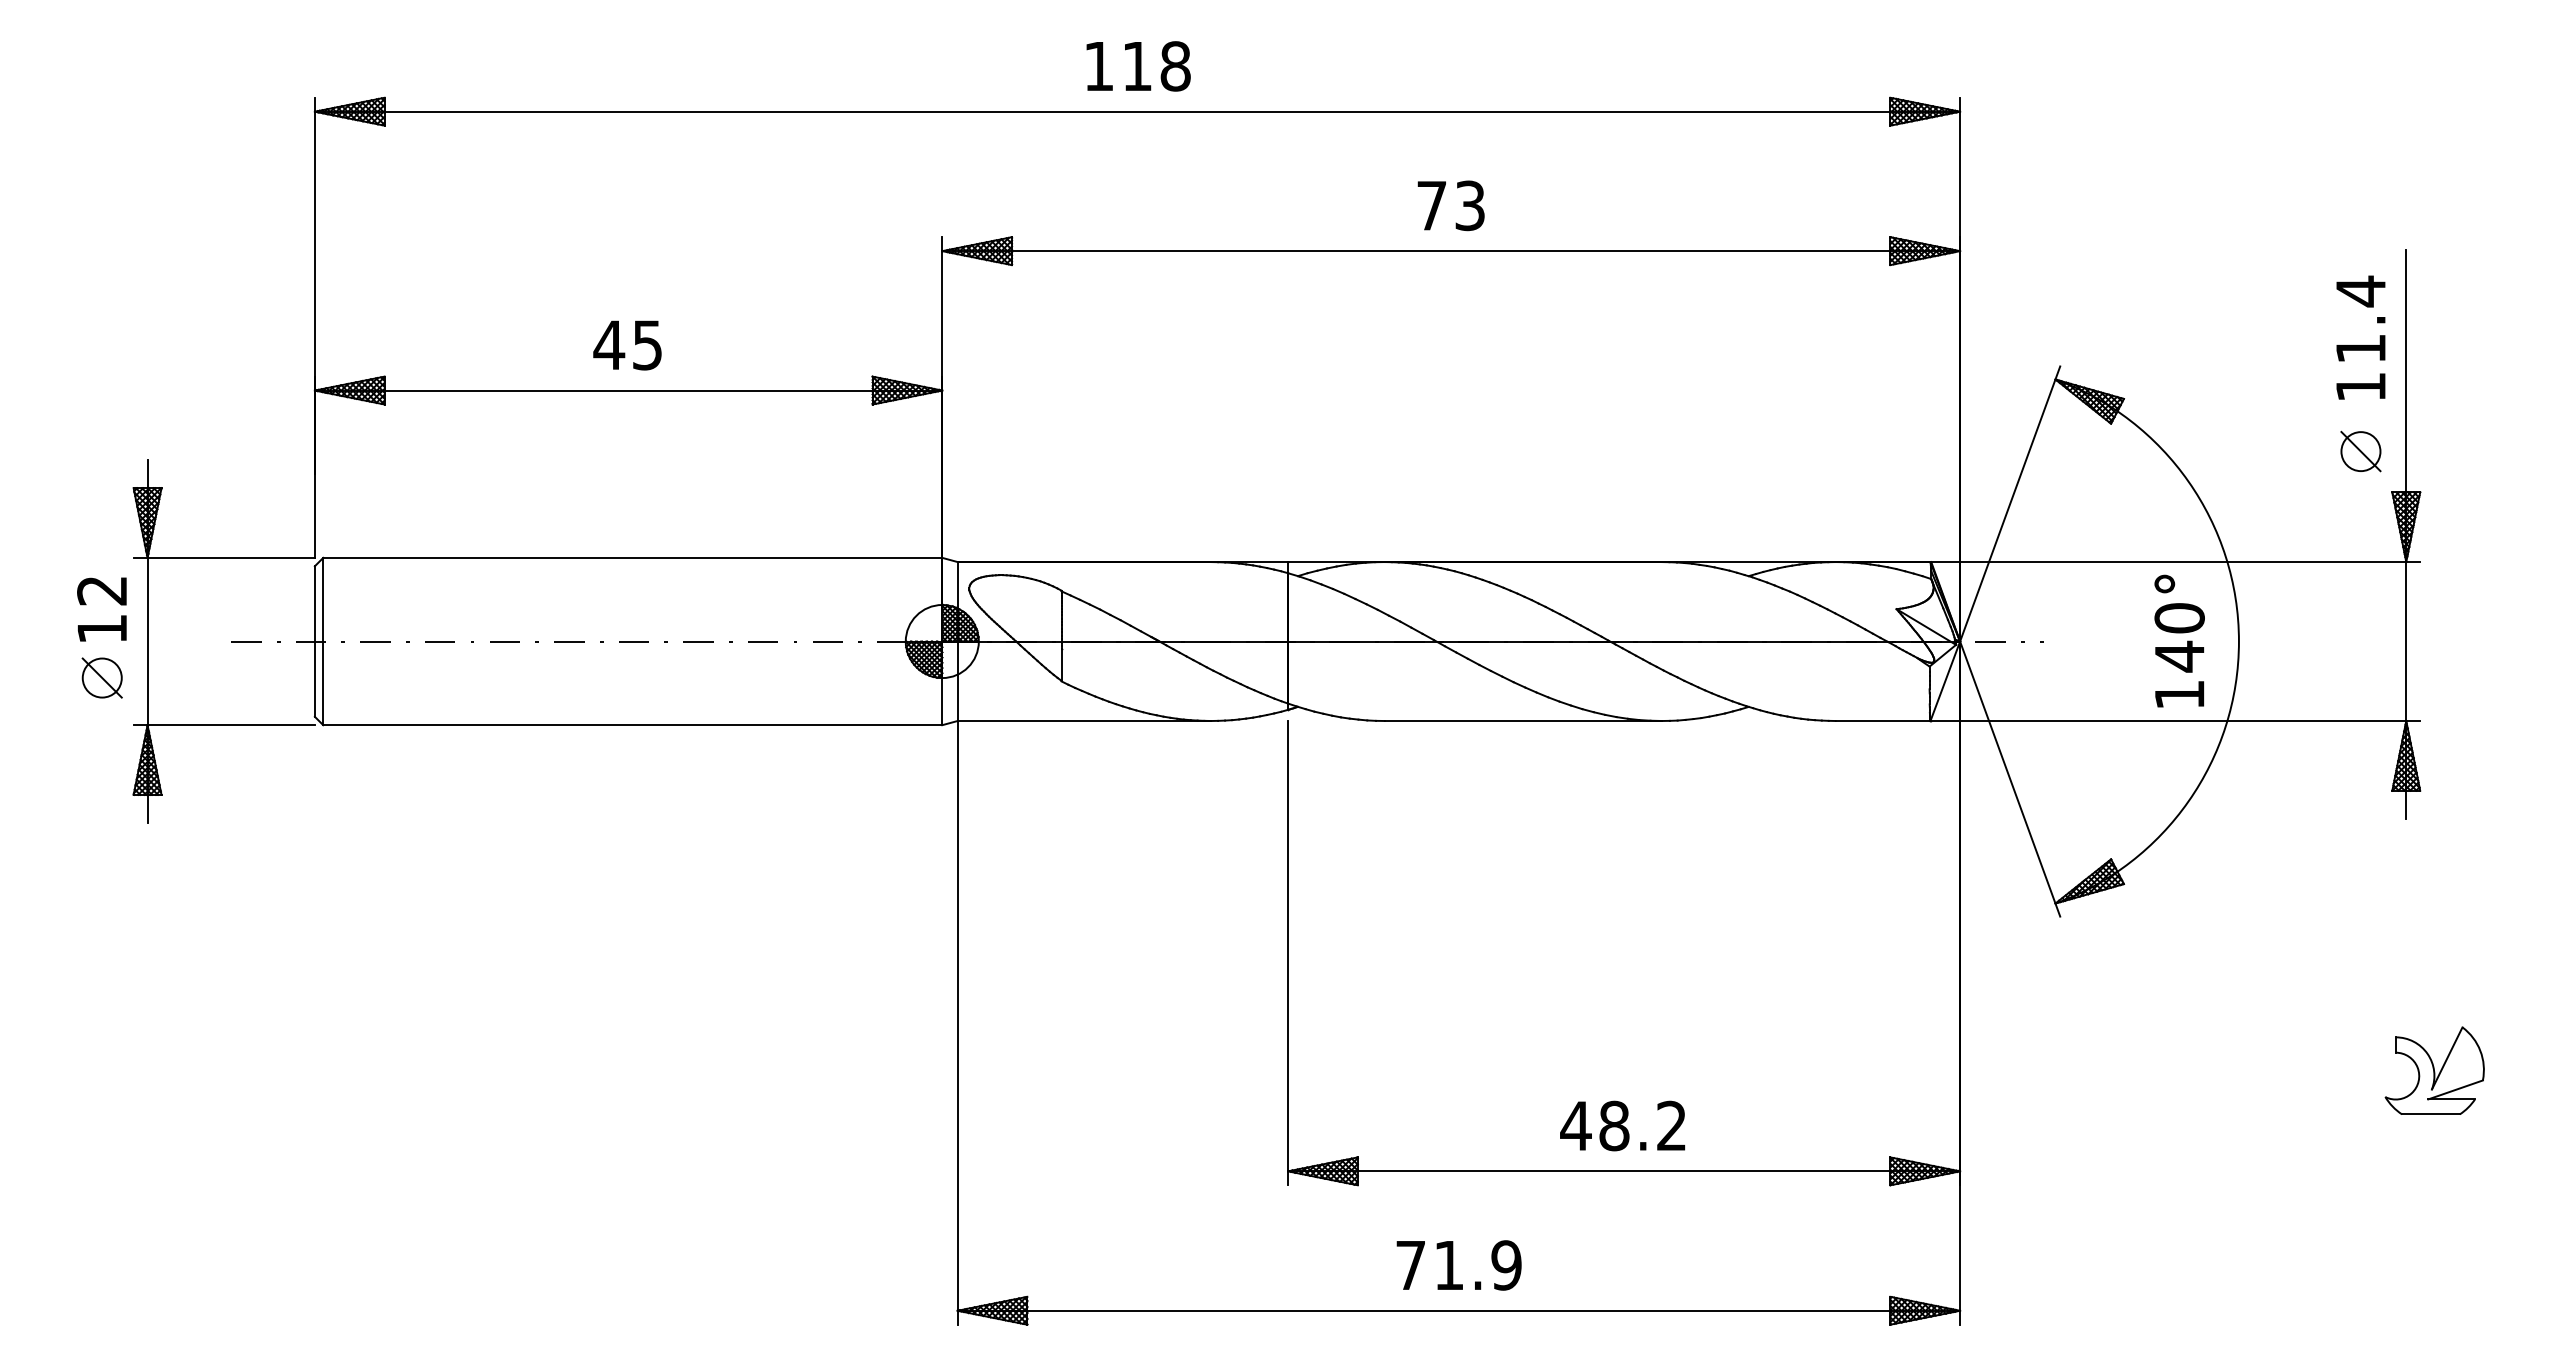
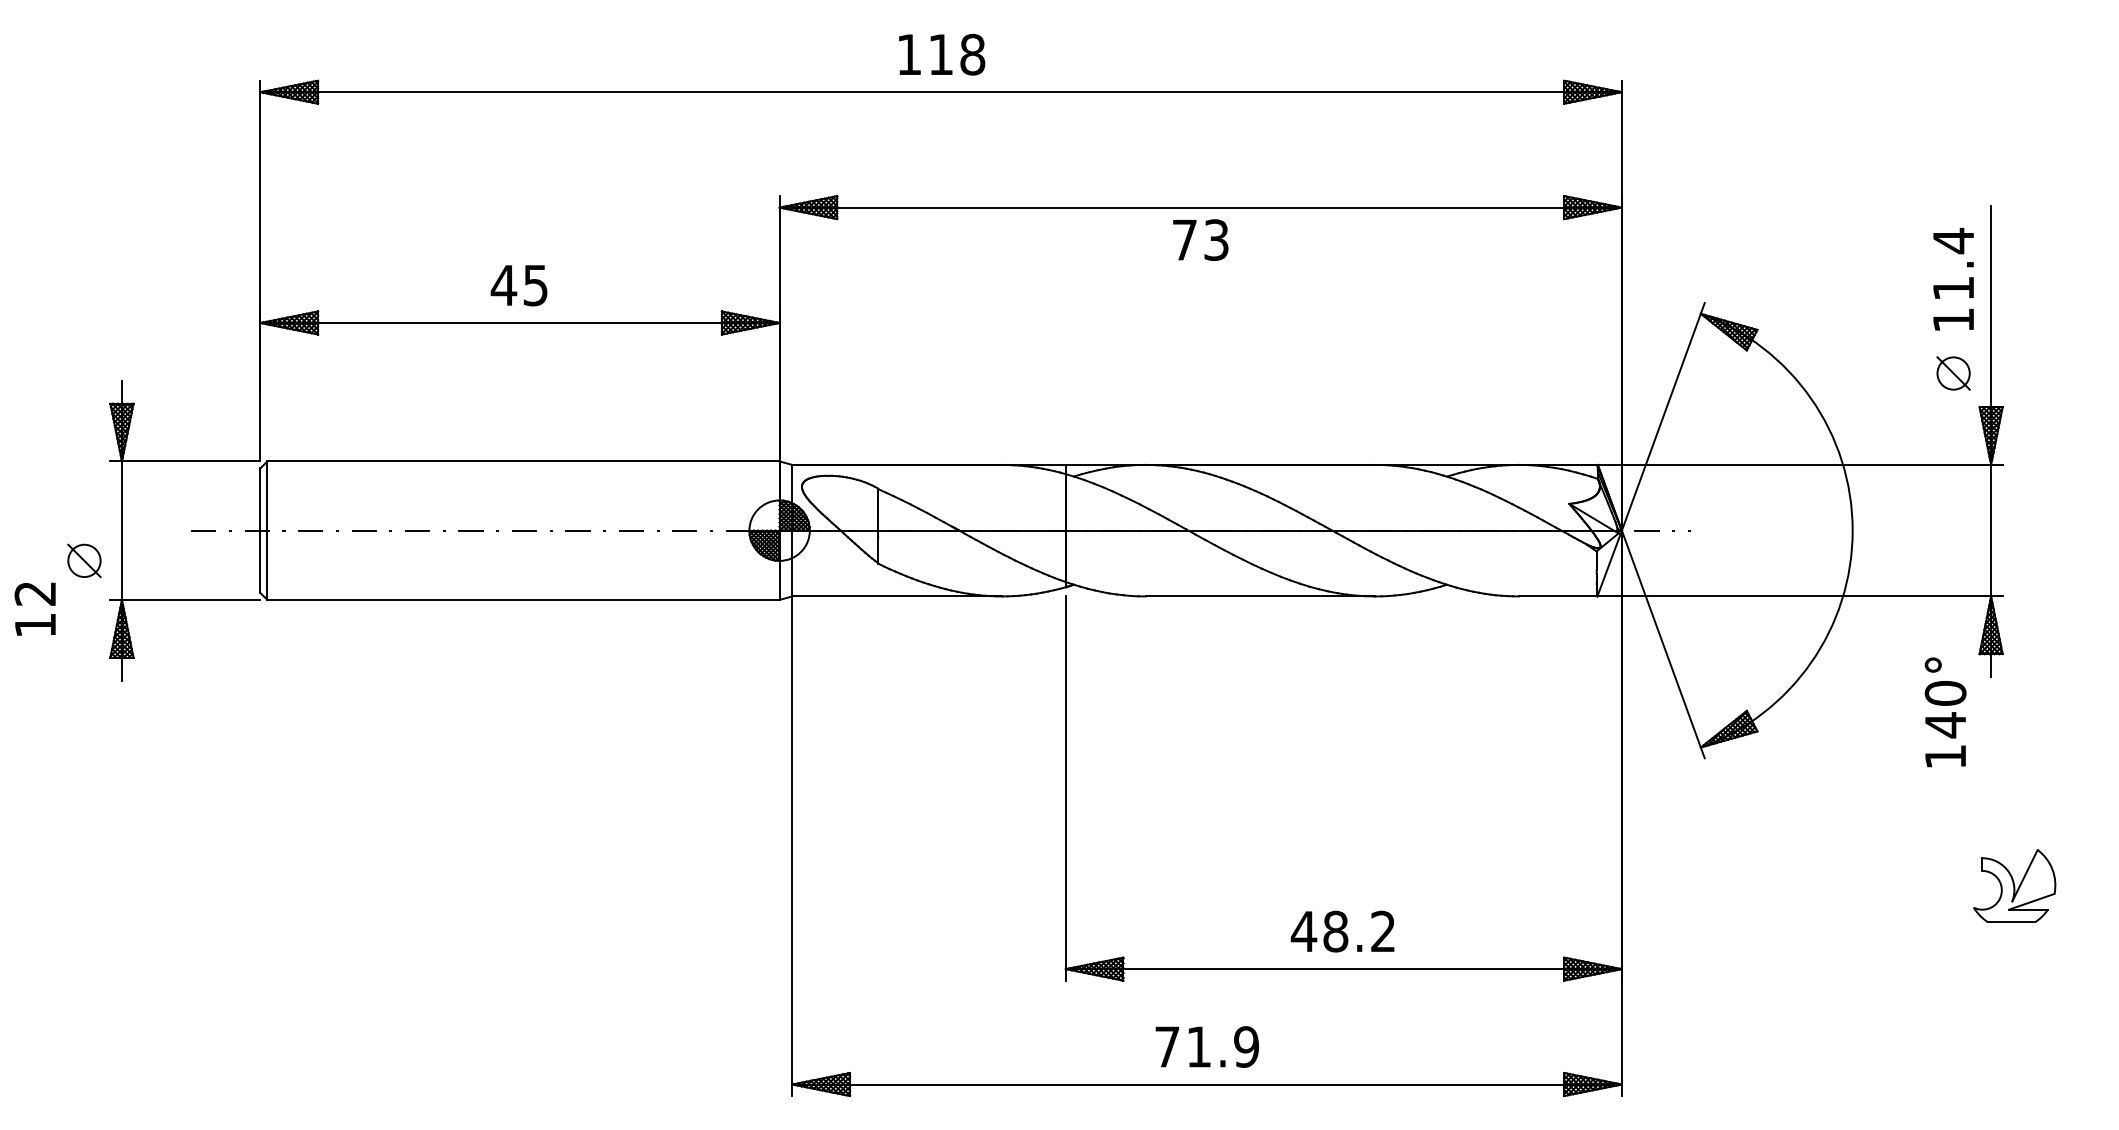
text: (1450, 205) -> (1200, 239), moved
text: (101, 608) -> (34, 608), moved
text: (2179, 641) -> (1945, 712), moved

